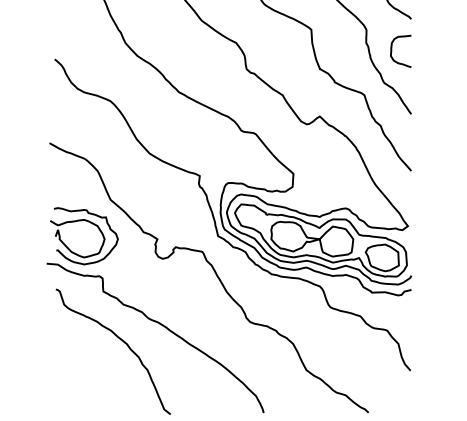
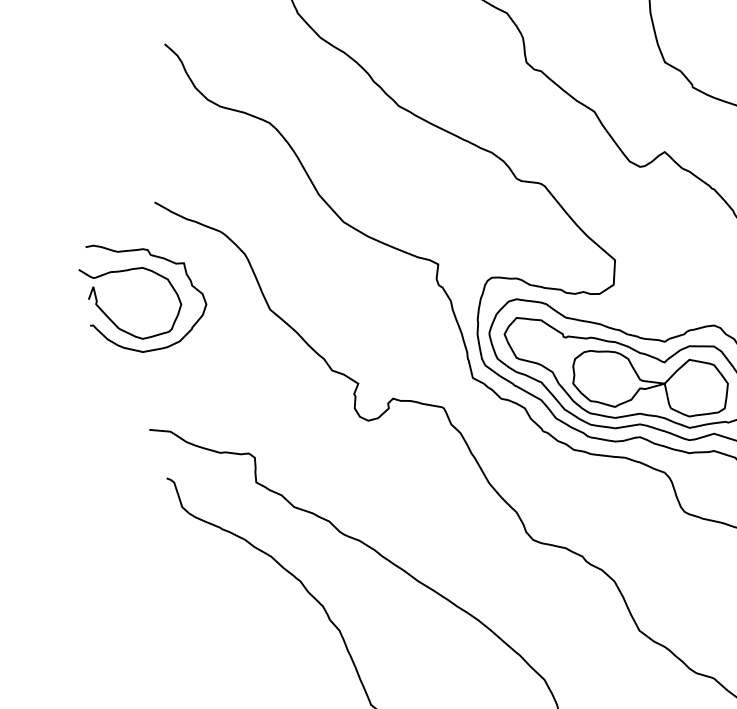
part: (90, 223) -> (154, 274), moved

